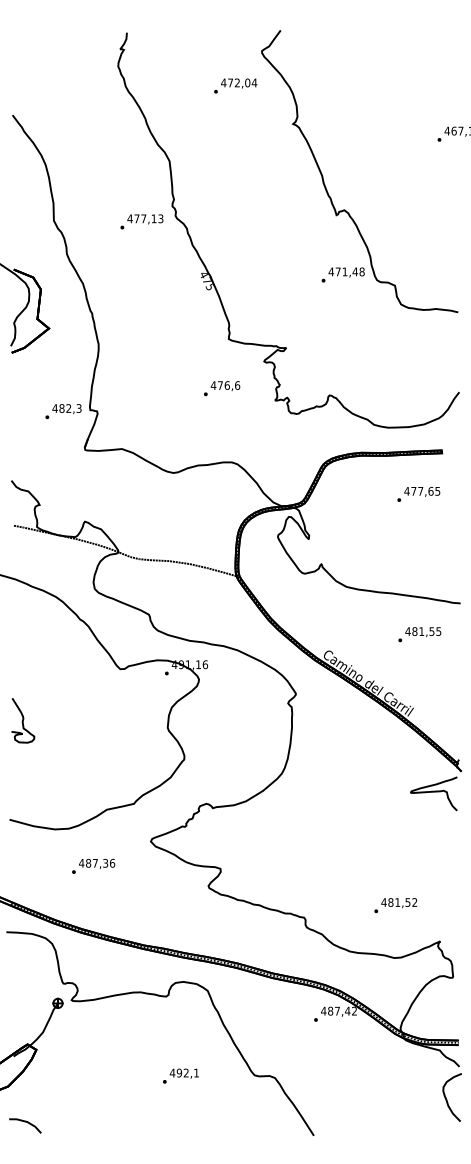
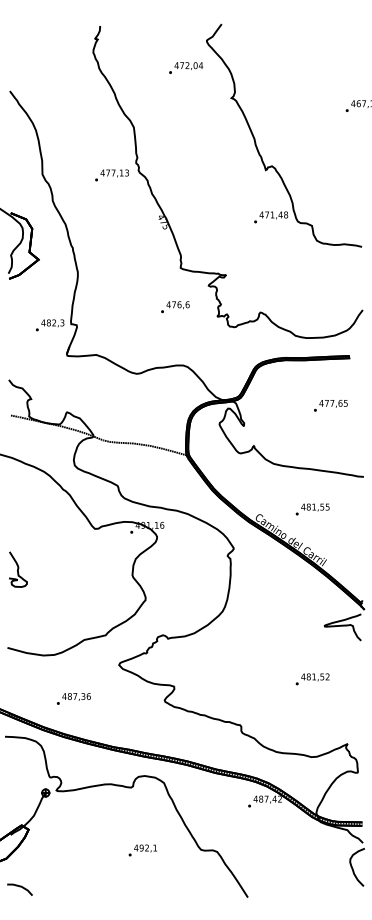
text: (418, 493) -> (330, 405), moved
text: (419, 634) -> (312, 509), moved
text: (93, 865) -> (73, 698), moved
text: (395, 905) -> (312, 679), moved

